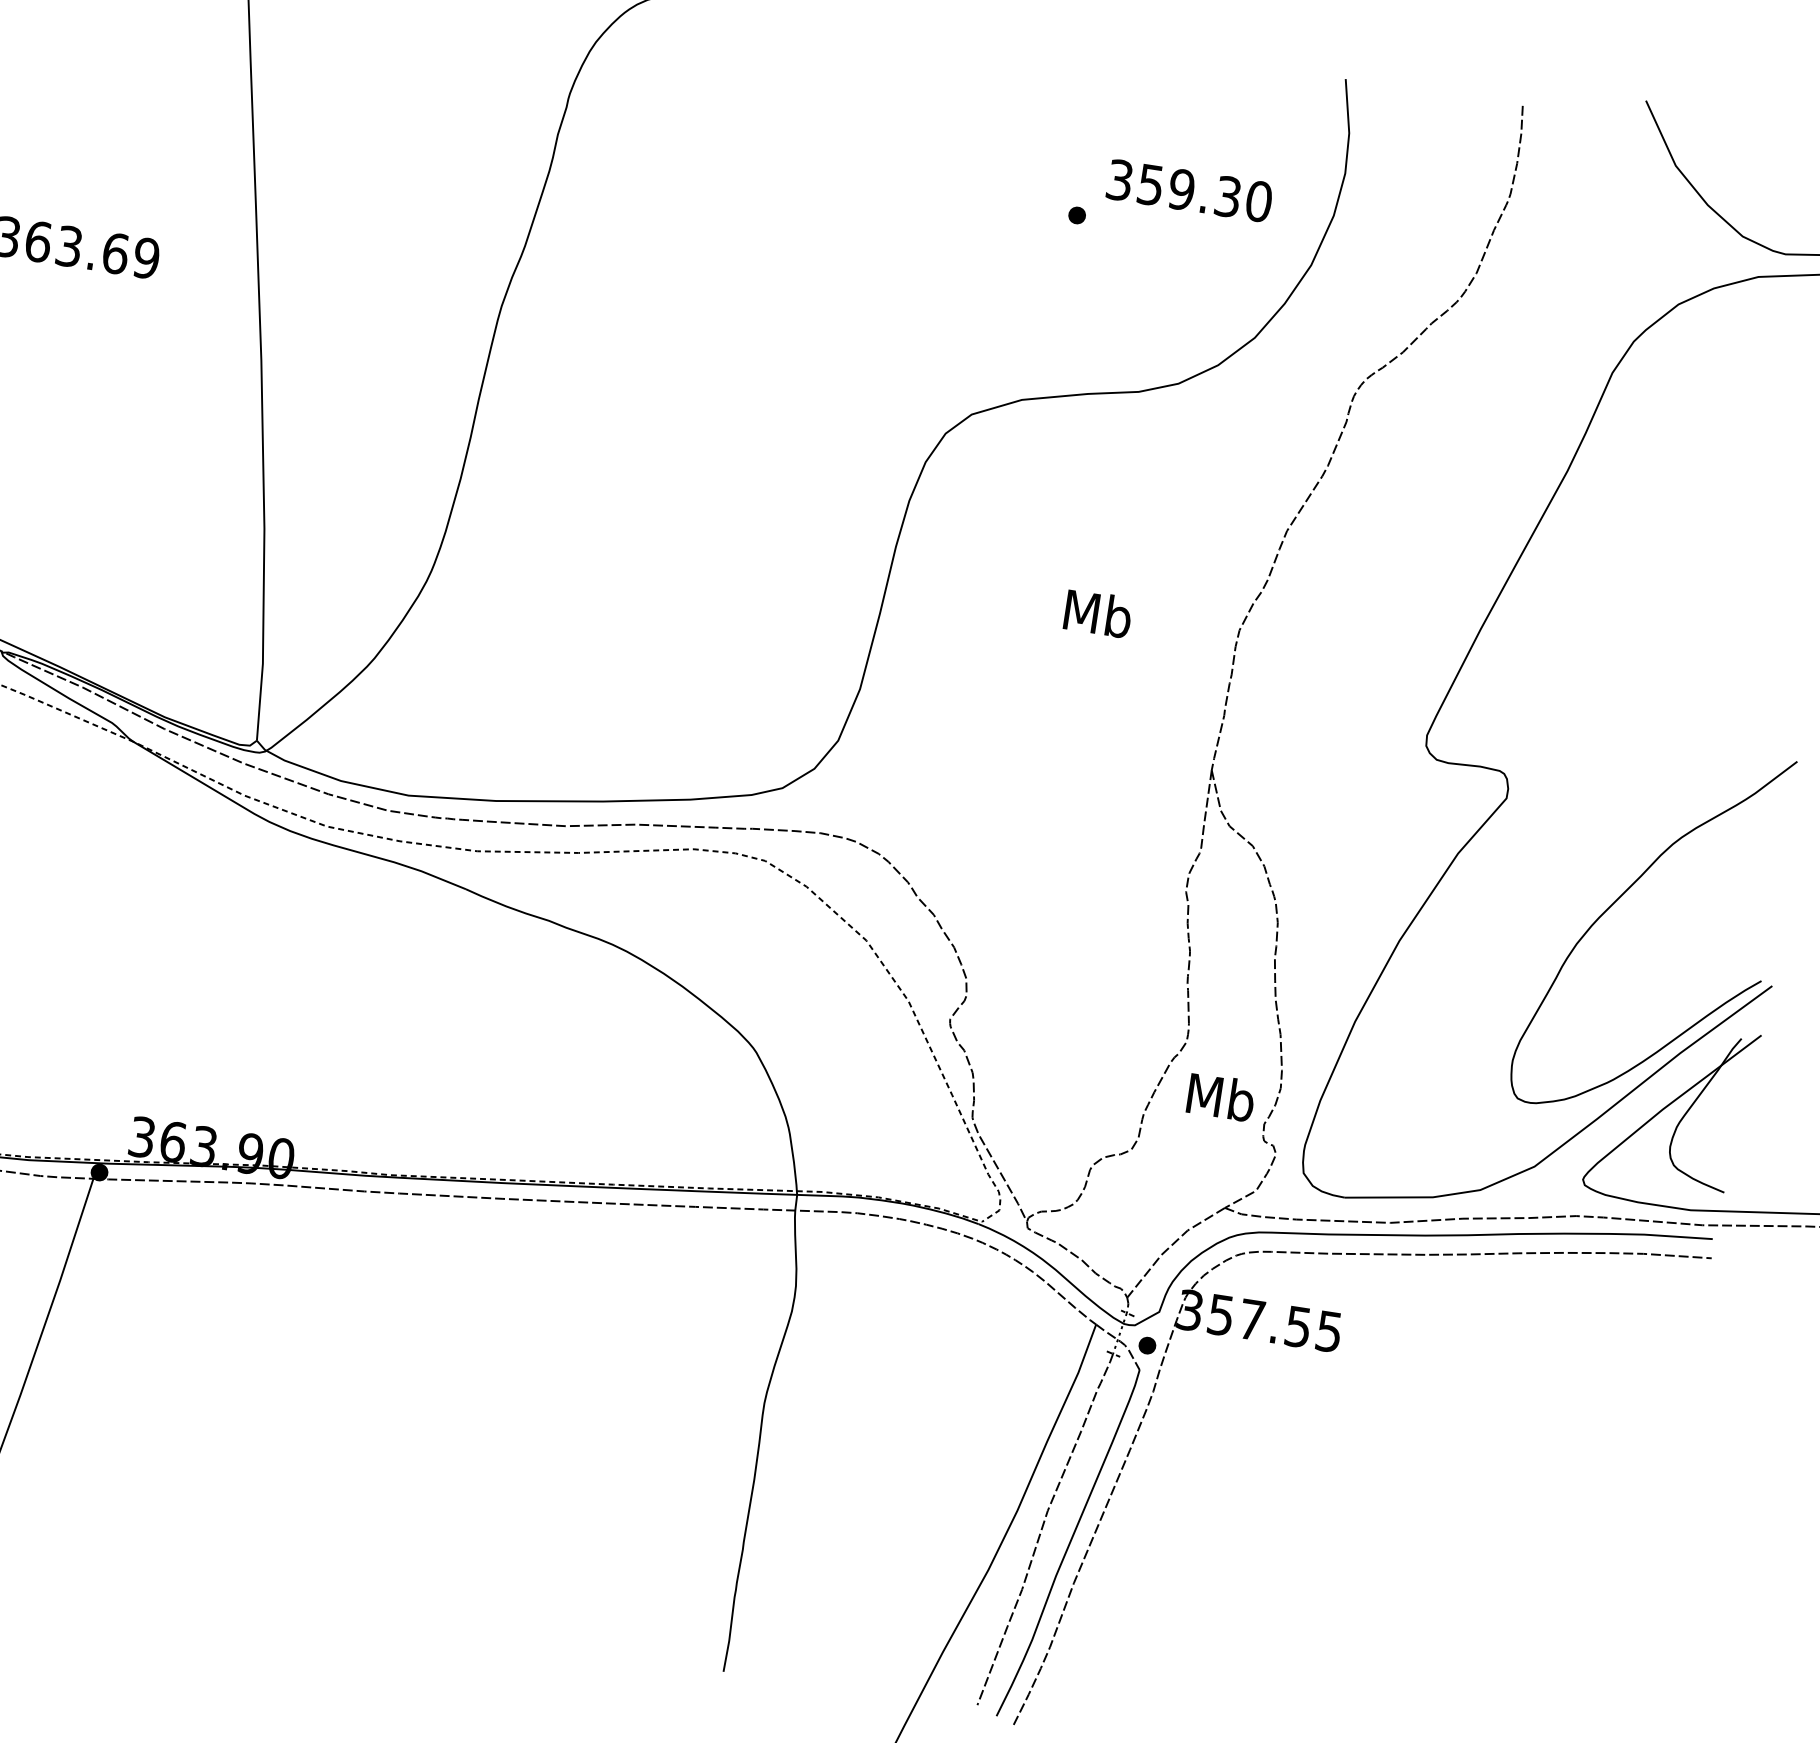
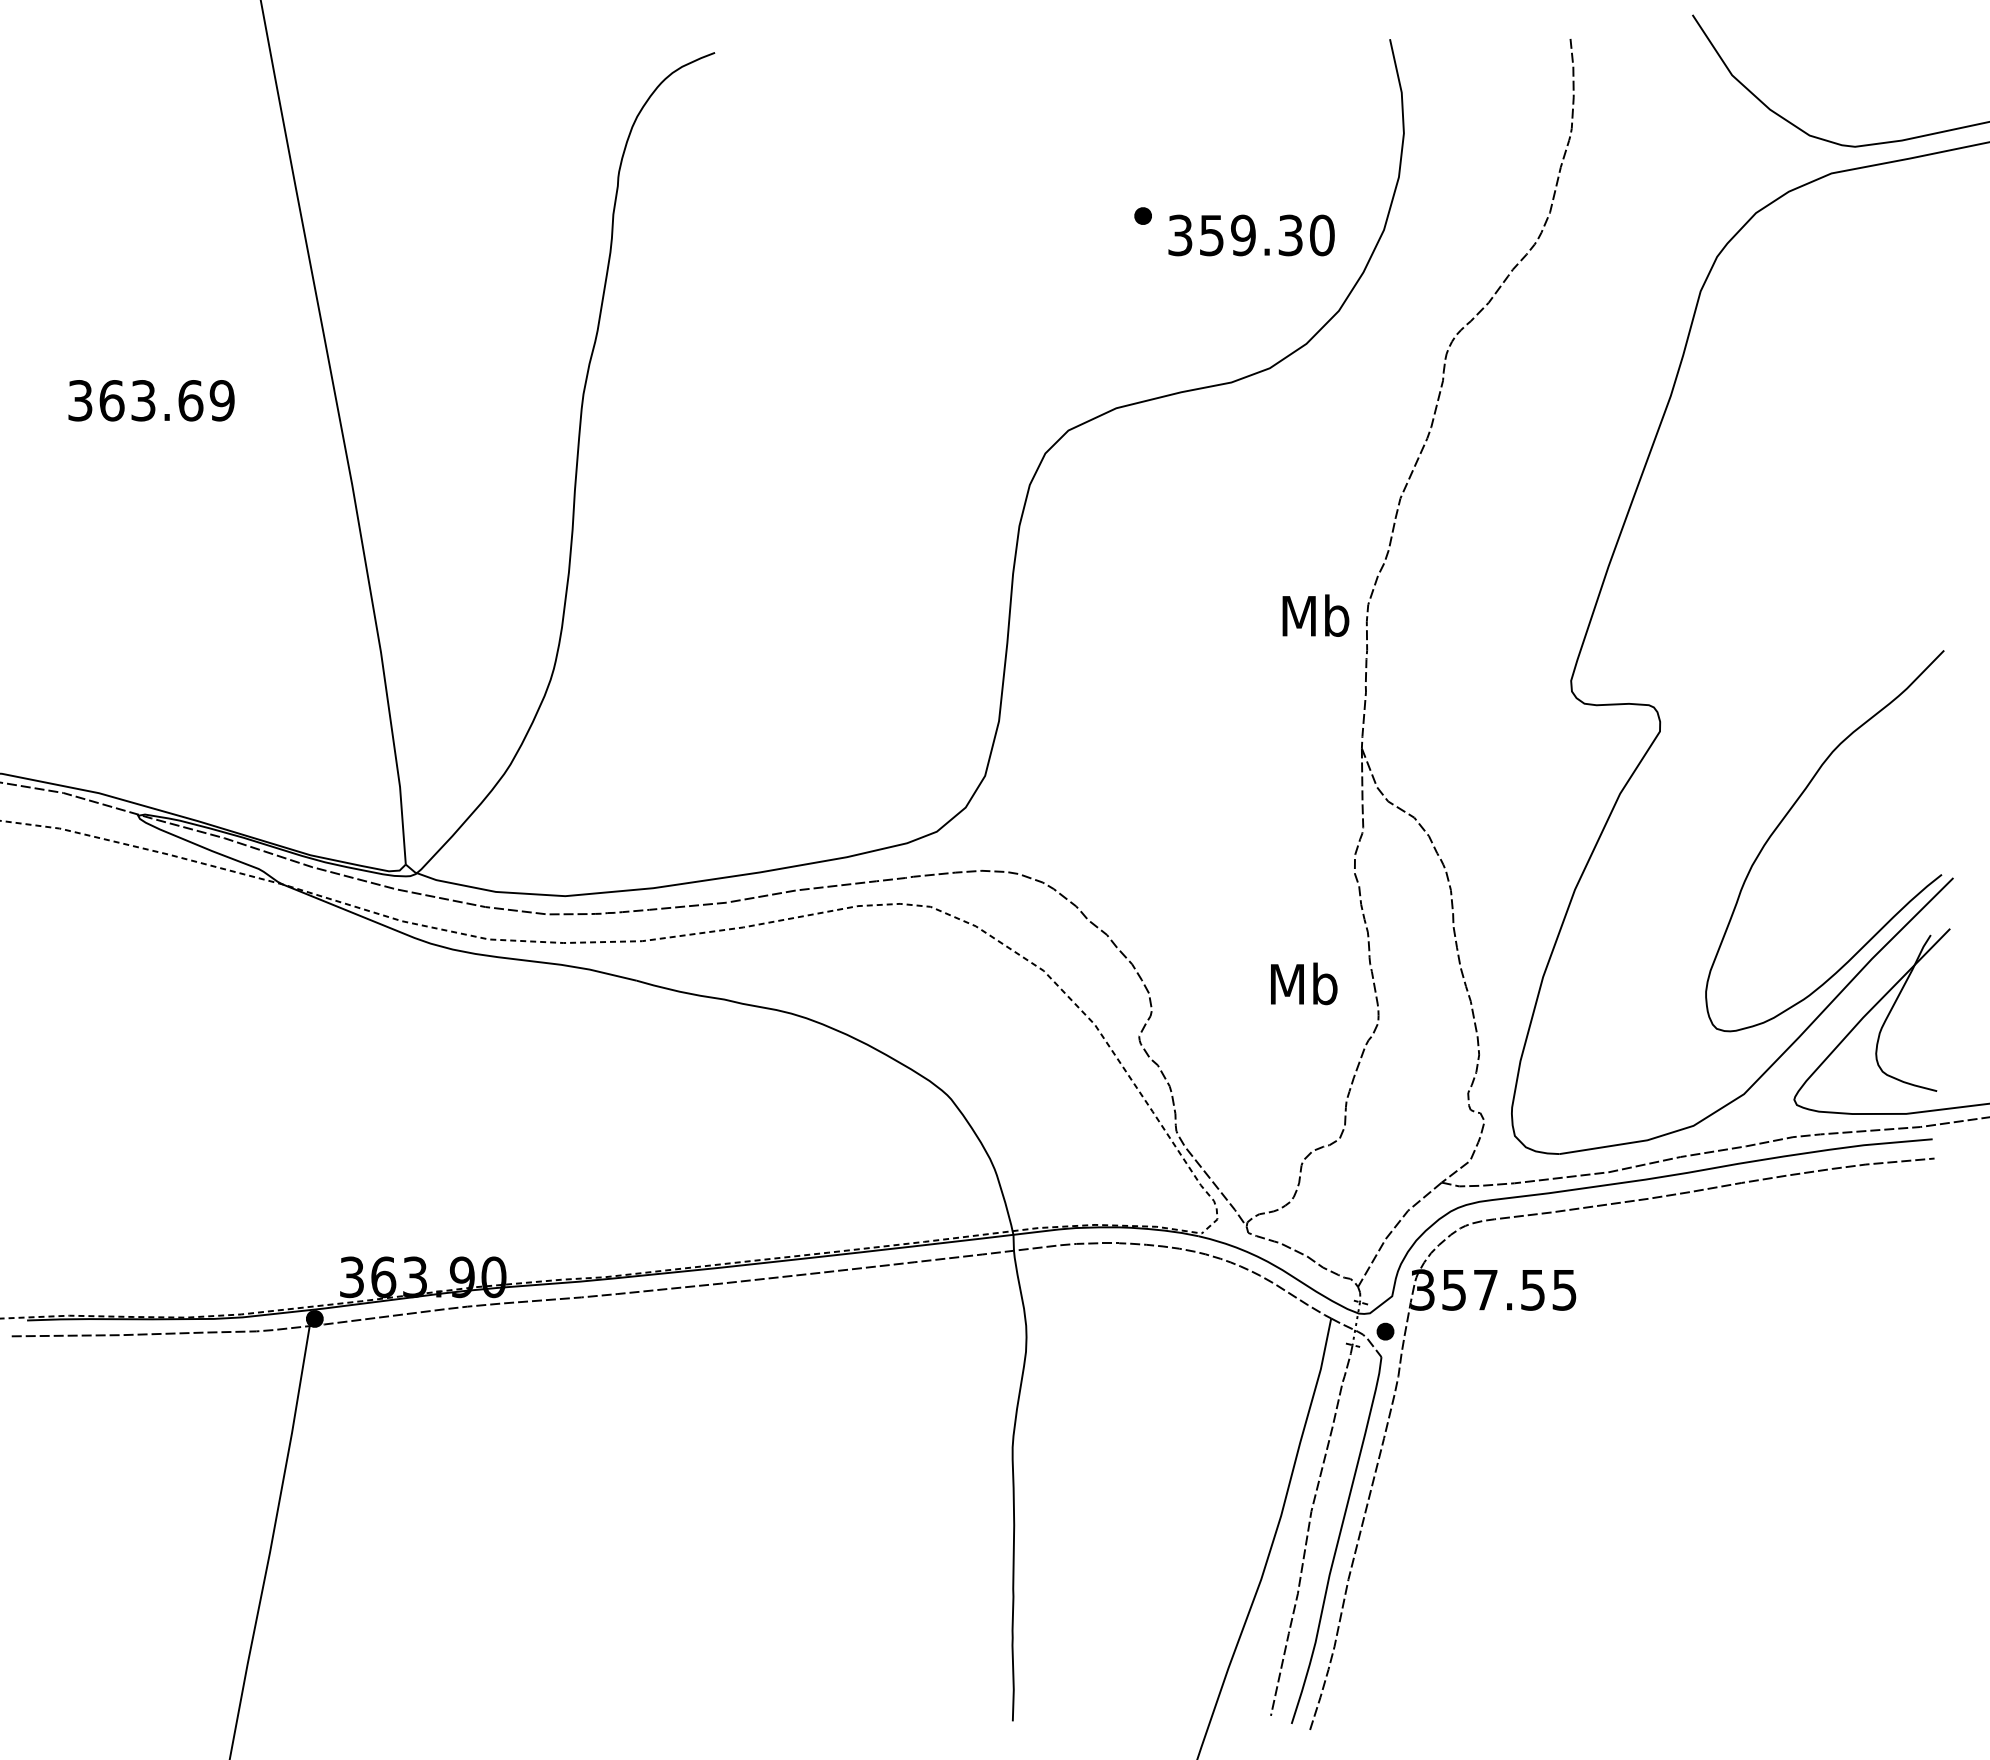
text: (1189, 190) -> (1251, 235), moved
text: (1097, 613) -> (1315, 615), moved
text: (1221, 1096) -> (1304, 983), moved

